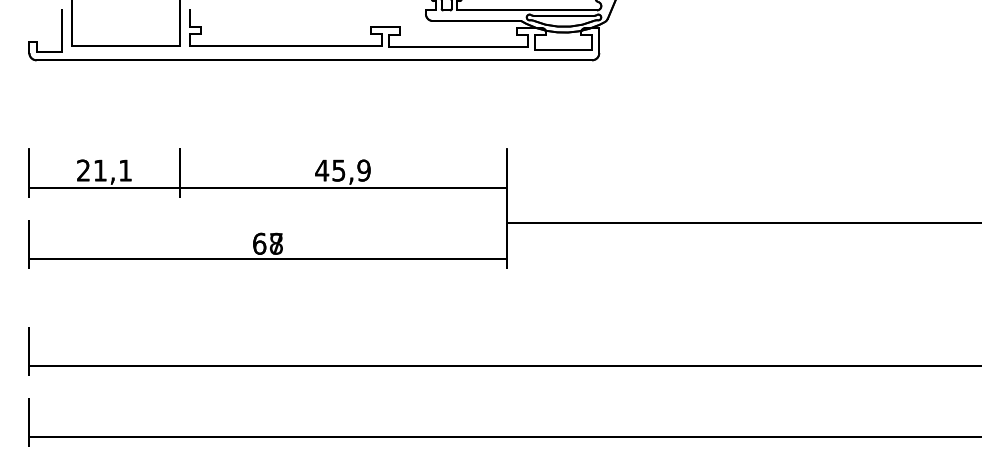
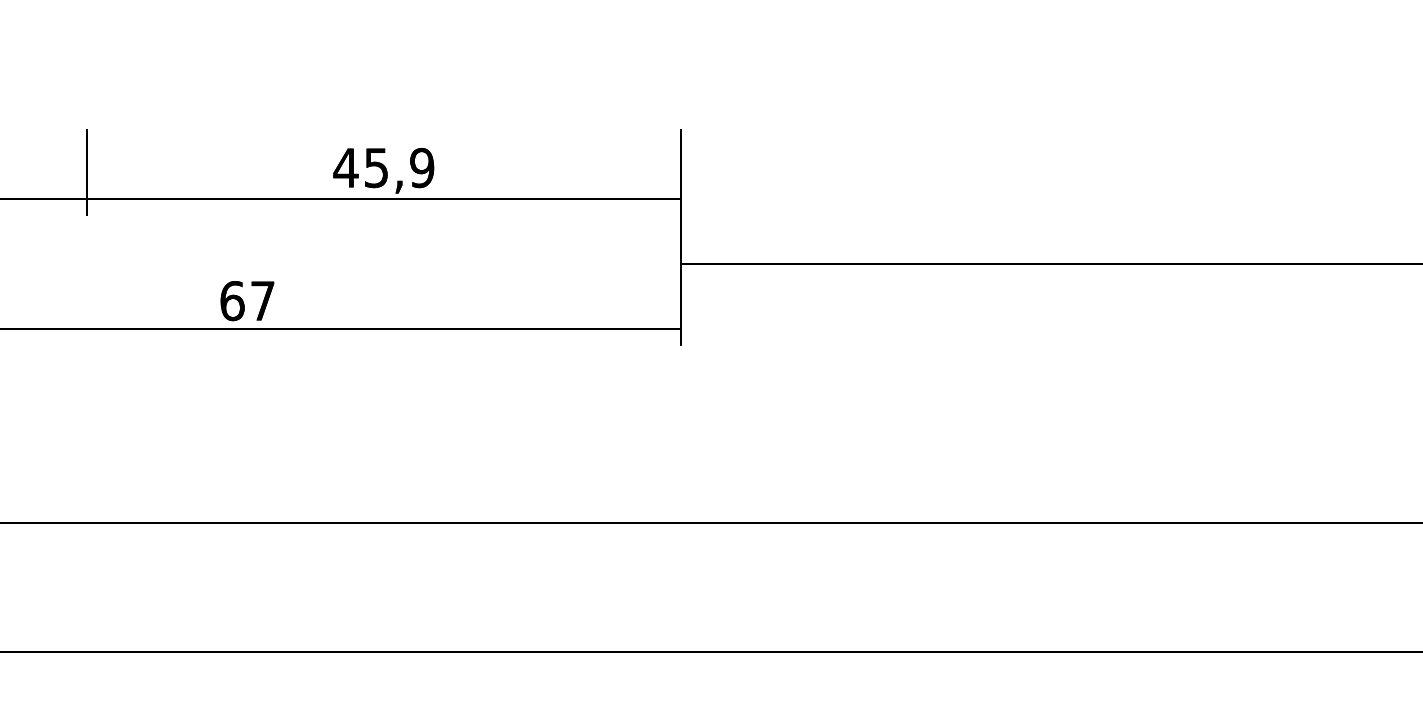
text: (275, 243) -> (261, 300), 68 -> 67

